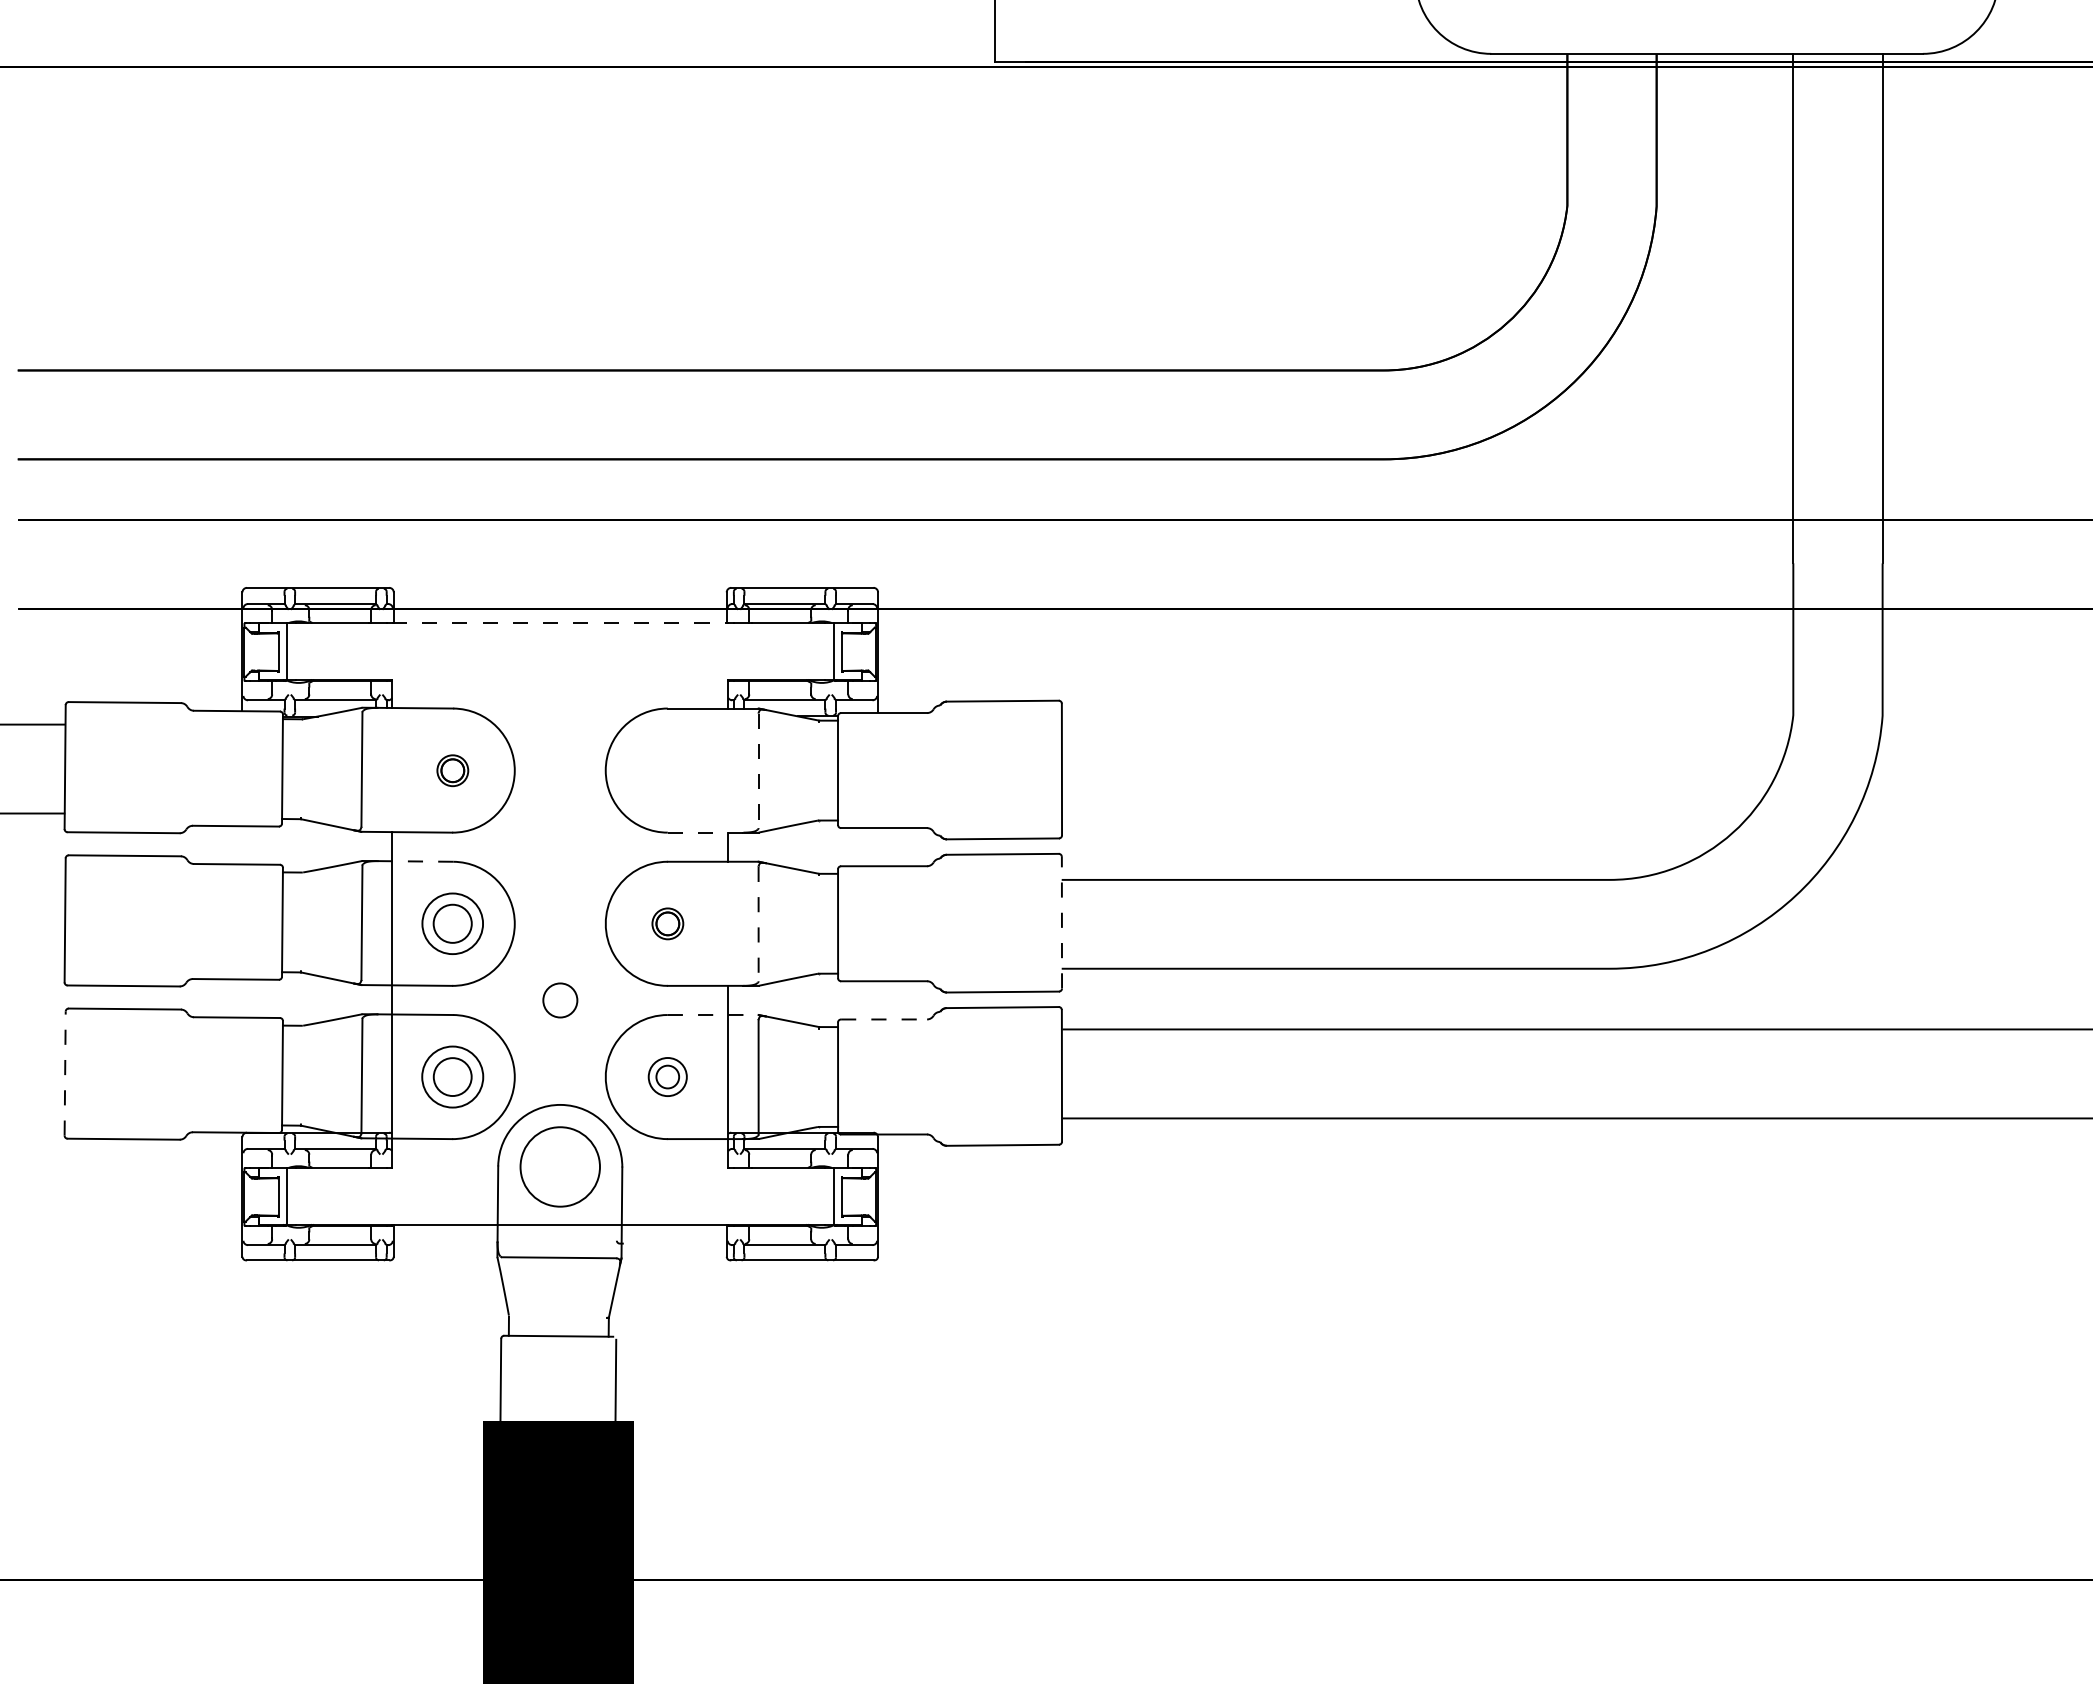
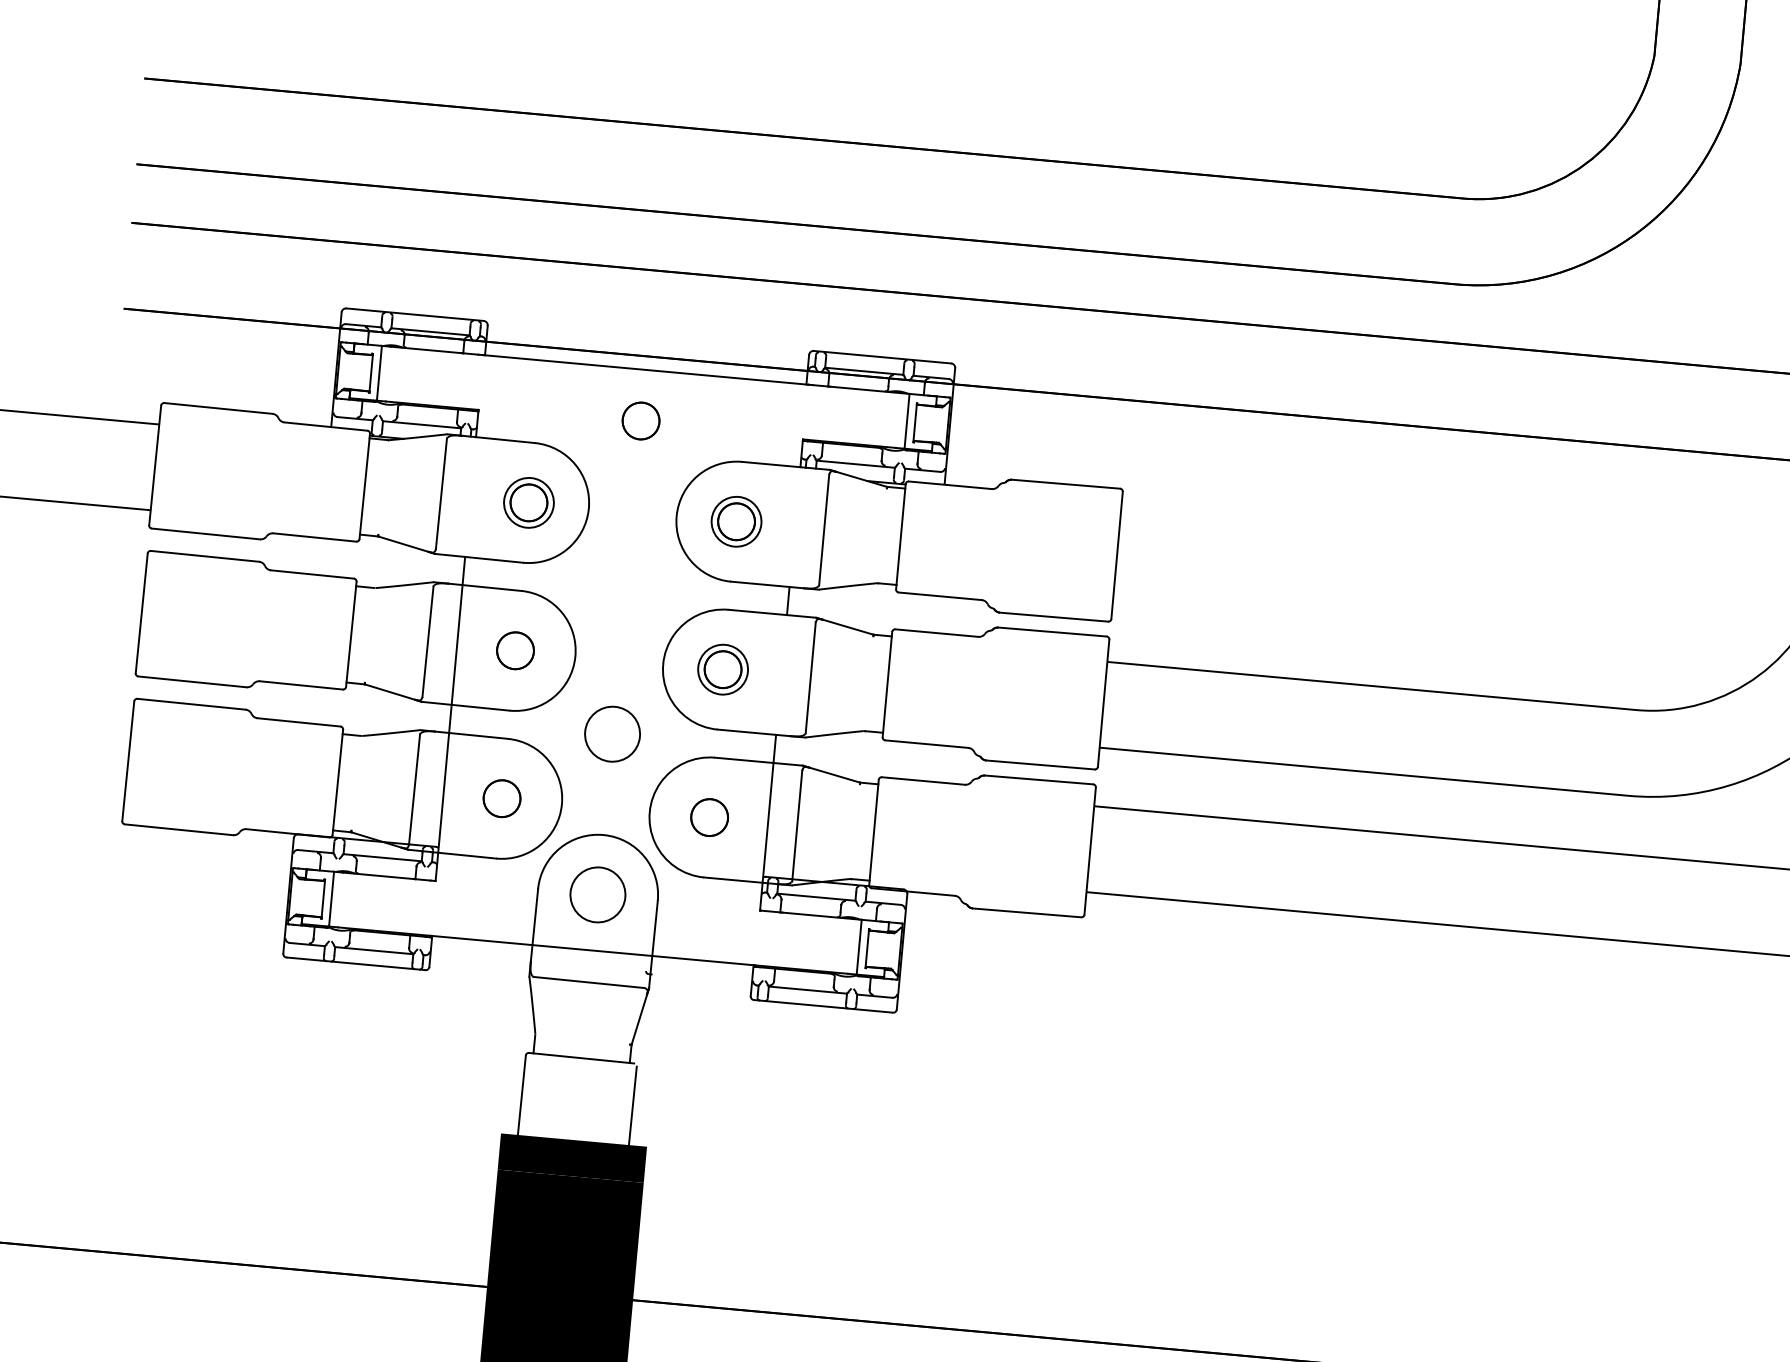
line: (560, 623) -> (645, 370), dashed -> solid
circle: (560, 675) -> (641, 420), added
part: (452, 770) -> (528, 502), size x1.67
part: (667, 770) -> (736, 521), added
line: (758, 771) -> (824, 530), dashed -> solid
line: (705, 832) -> (767, 584), dashed -> solid
line: (415, 861) -> (485, 587), dashed -> solid
line: (1061, 922) -> (1103, 702), dashed -> solid
circle: (452, 923) -> (515, 650), size x0.62
part: (667, 923) -> (722, 669), size x1.67
line: (758, 924) -> (810, 678), dashed -> solid
circle: (560, 1000) -> (612, 734), size x1.67
line: (713, 1015) -> (759, 762), dashed -> solid
line: (884, 1019) -> (923, 781), dashed -> solid
line: (65, 1073) -> (128, 761), dashed -> solid
circle: (452, 1077) -> (501, 799), size x0.62
circle: (667, 1077) -> (709, 817), size x1.67
circle: (559, 1166) -> (597, 894), size x0.71

